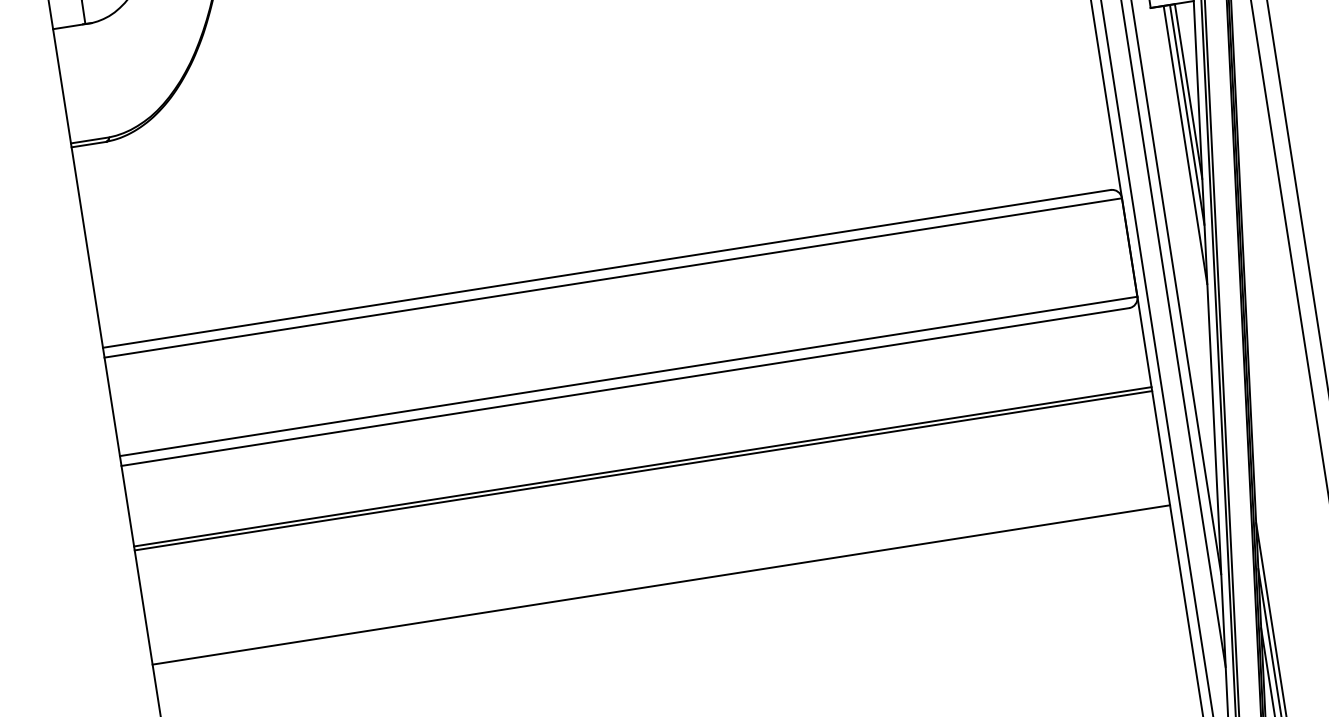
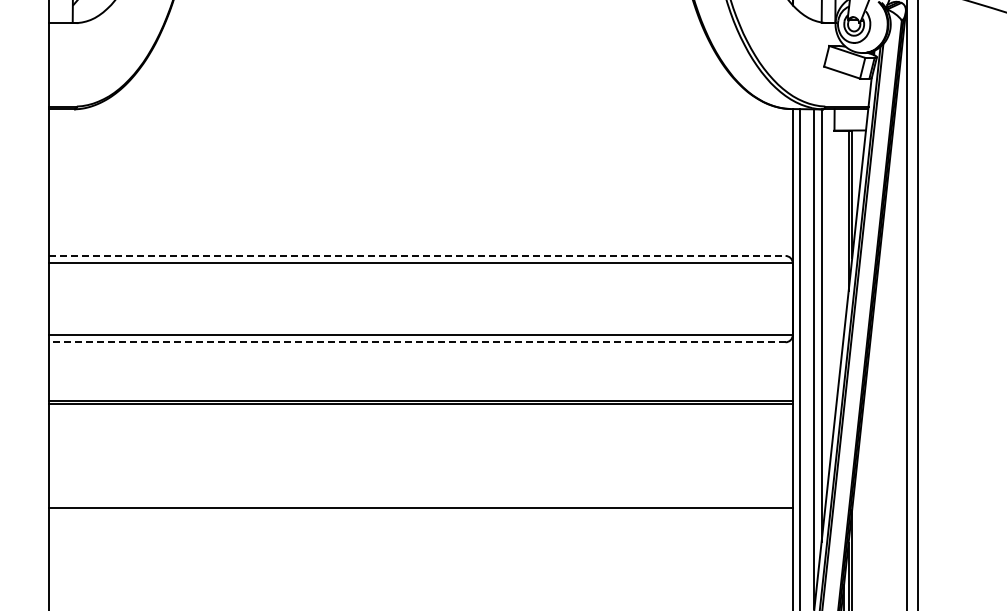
line: (1184, 144) -> (843, 231), removed
line: (606, 268) -> (417, 255), solid -> dashed
line: (624, 387) -> (416, 342), solid -> dashed
line: (660, 585) -> (420, 507), moved

